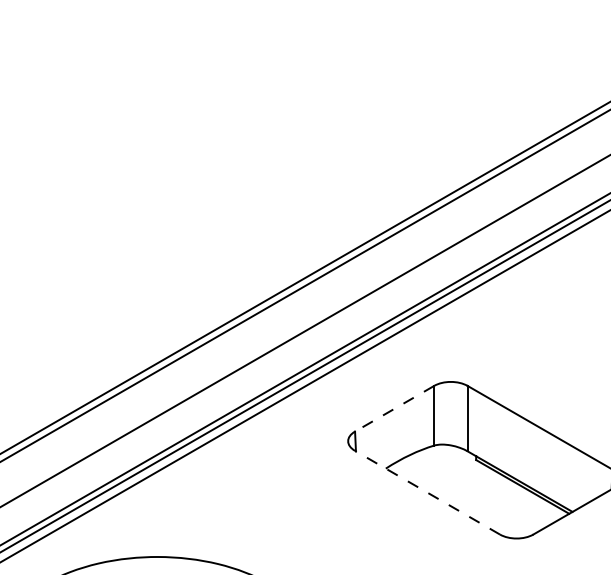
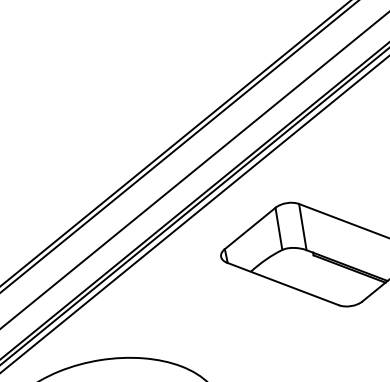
line: (394, 408) -> (250, 228), dashed -> solid
line: (427, 492) -> (282, 283), dashed -> solid

